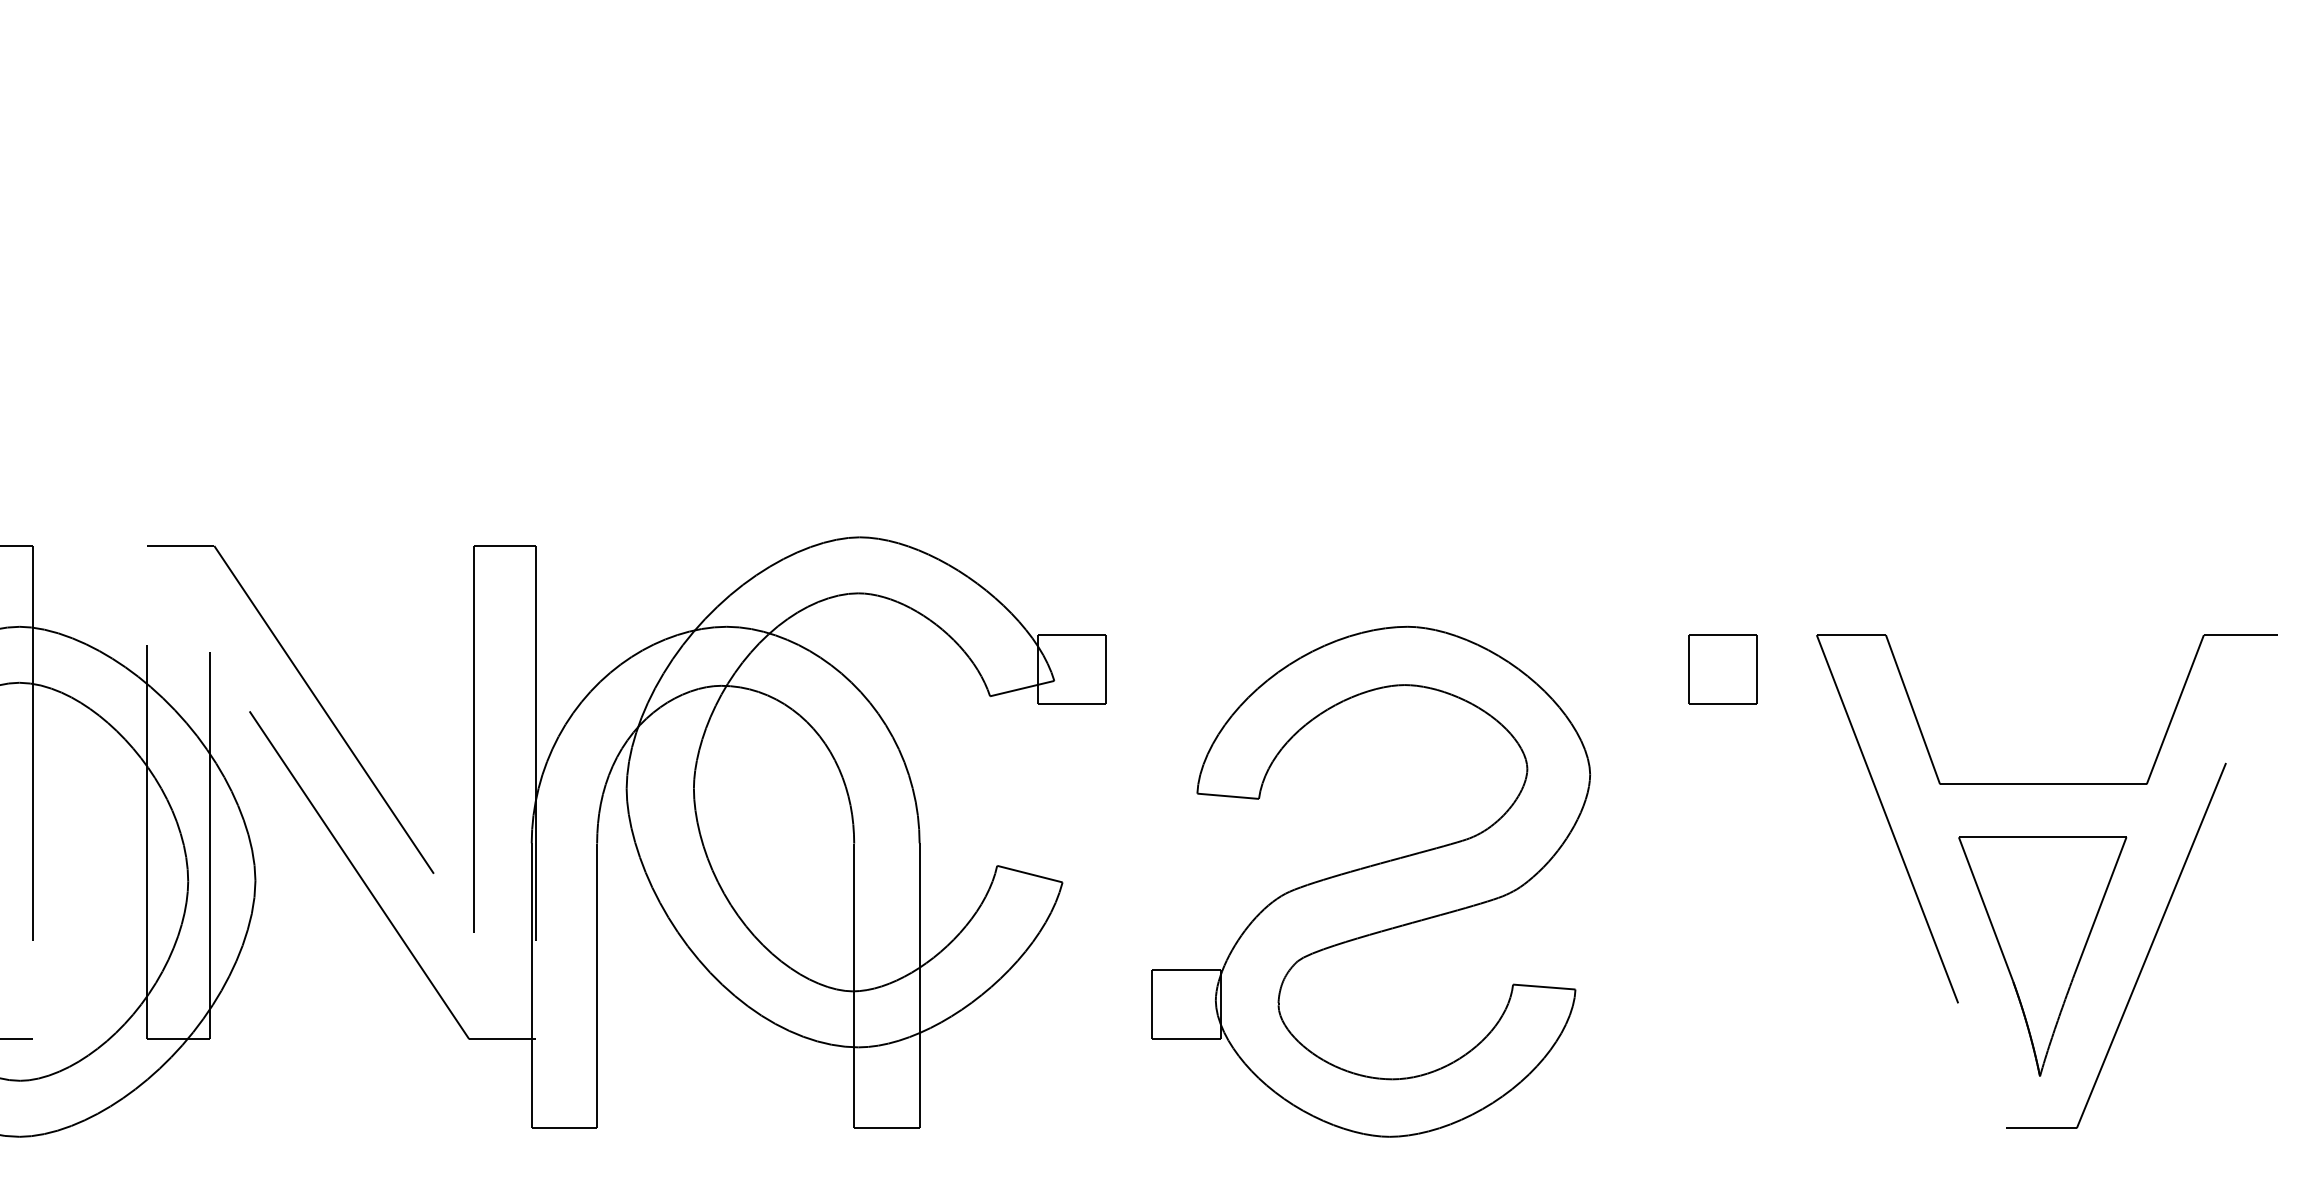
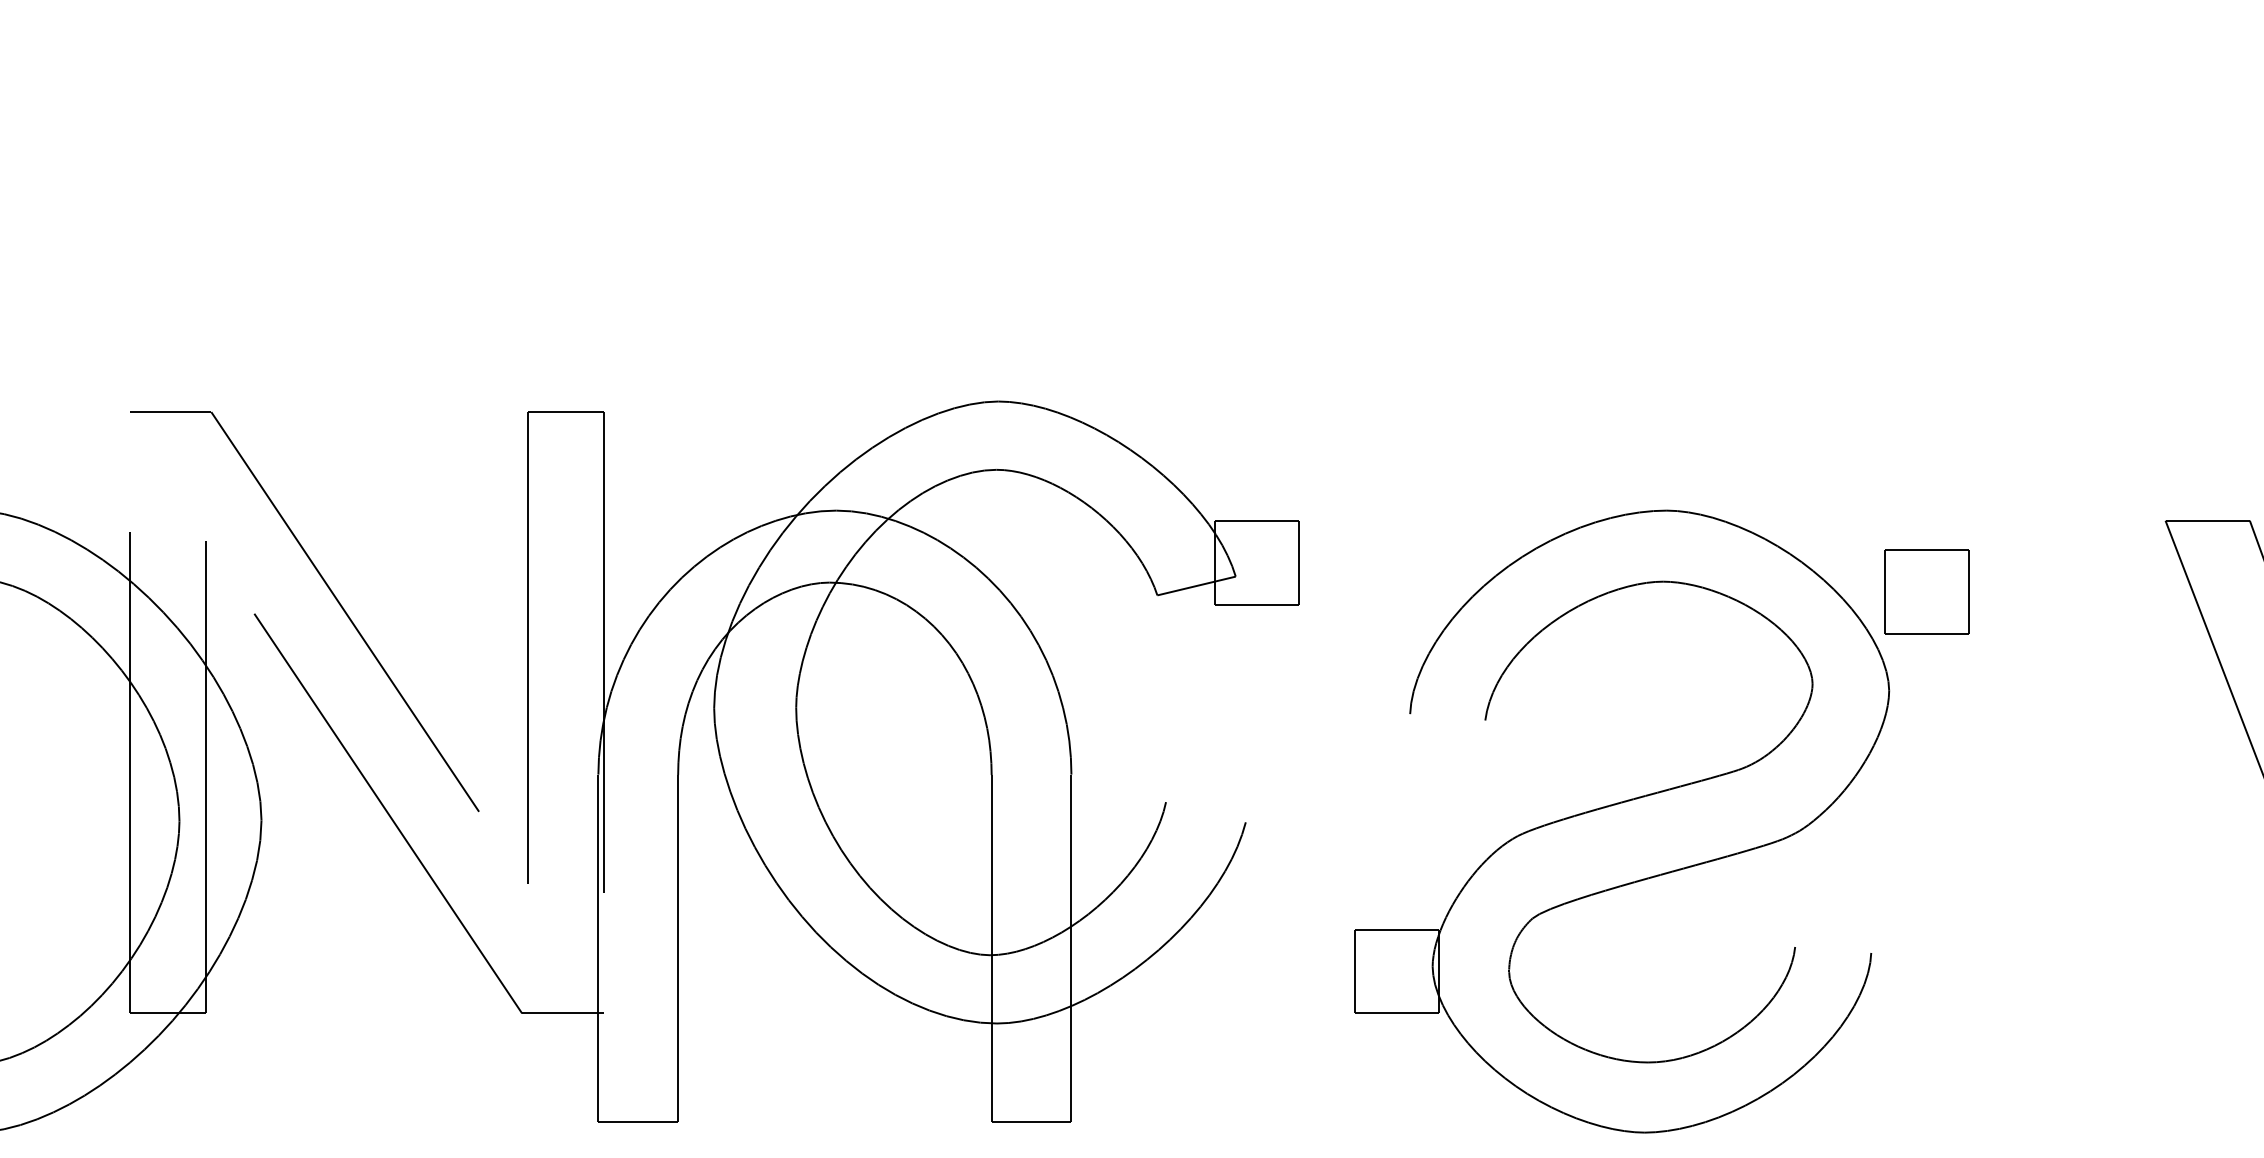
part: (1722, 669) -> (1926, 591), moved
line: (1228, 795) -> (1448, 716), removed
line: (1029, 873) -> (1205, 811), removed
line: (1544, 986) -> (1833, 949), removed

